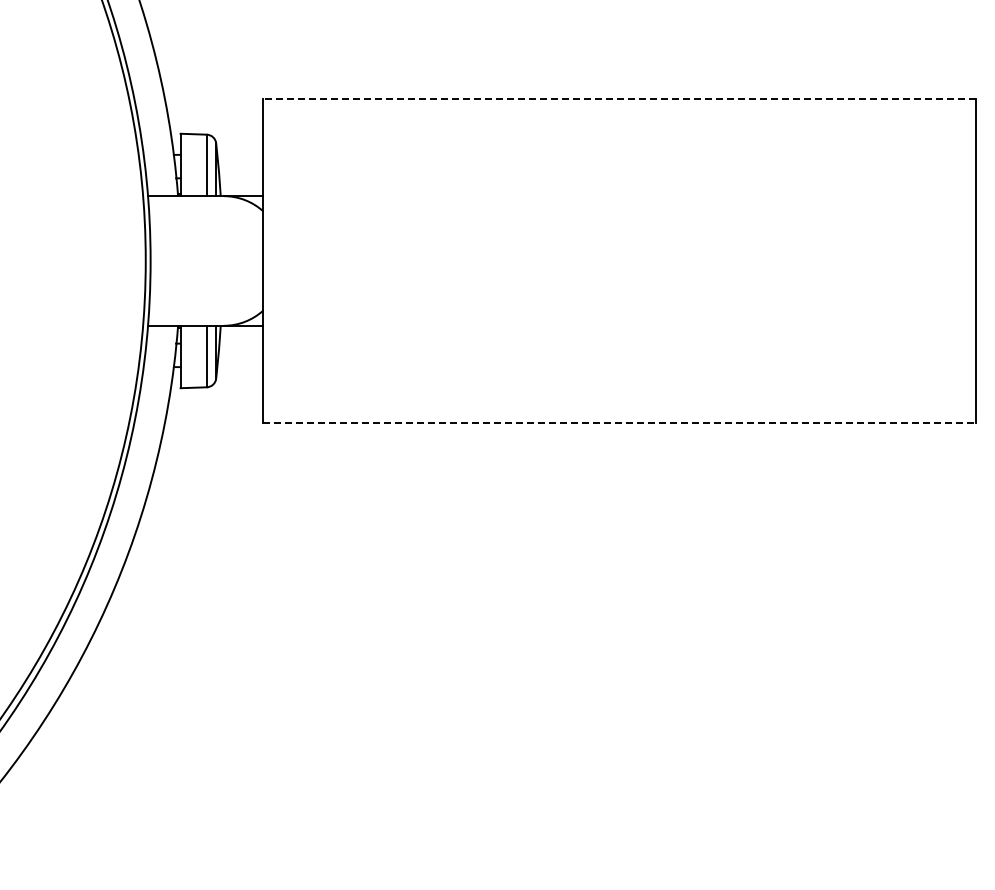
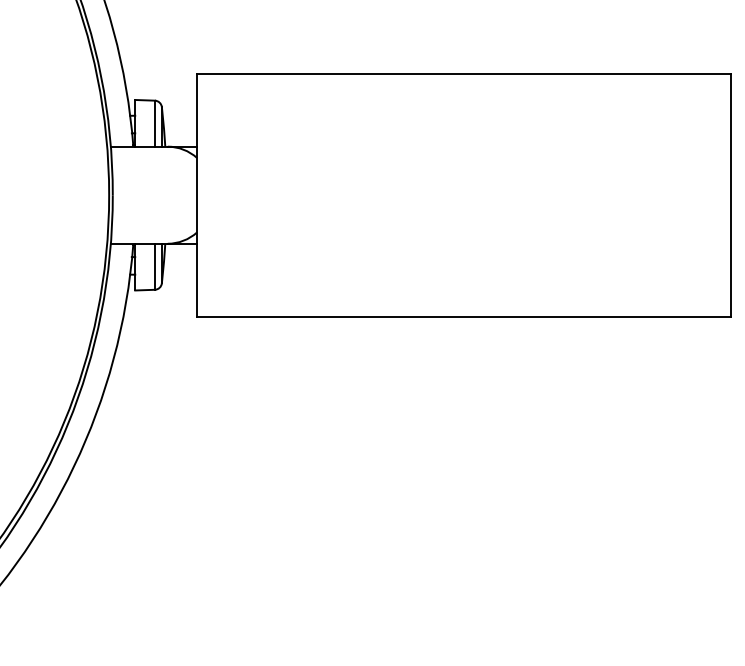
line: (619, 98) -> (463, 73), dashed -> solid
line: (619, 423) -> (463, 316), dashed -> solid

